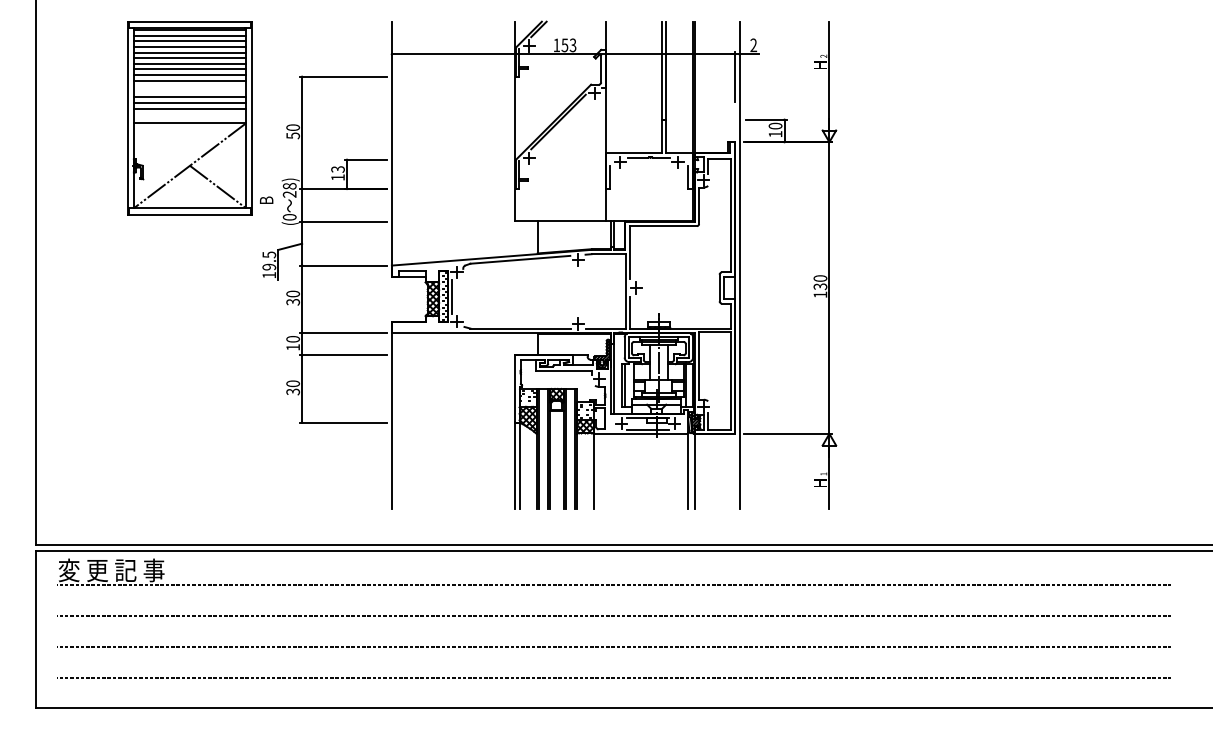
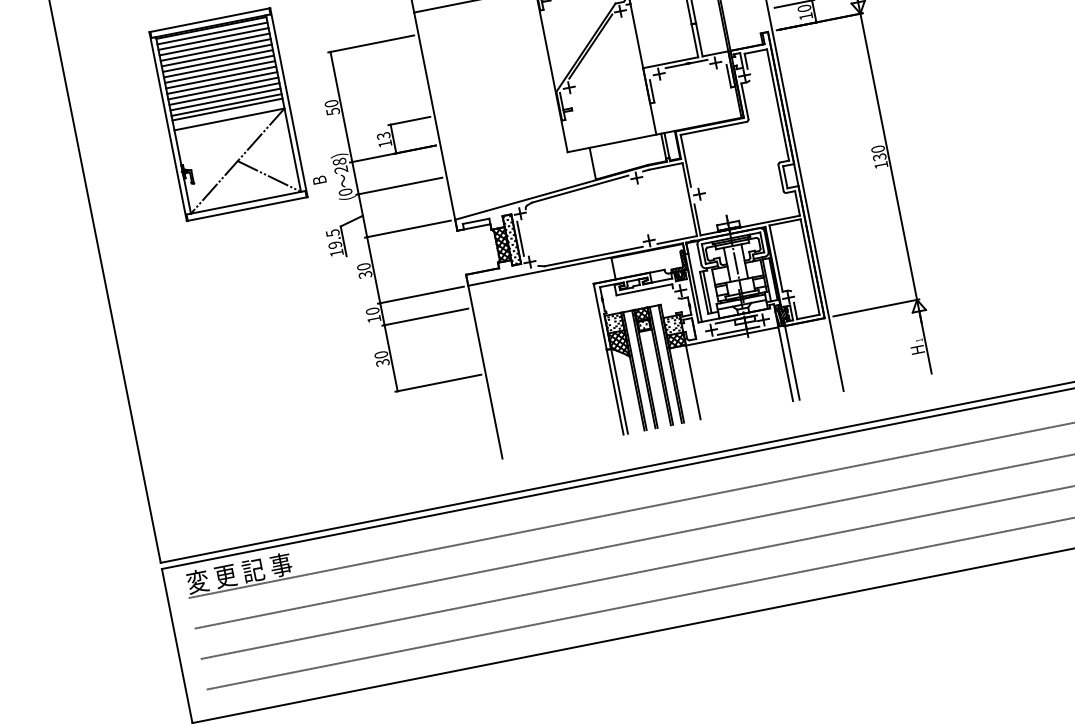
line: (189, 86) -> (221, 83), added
line: (189, 91) -> (222, 88), added
line: (189, 113) -> (227, 109), added

